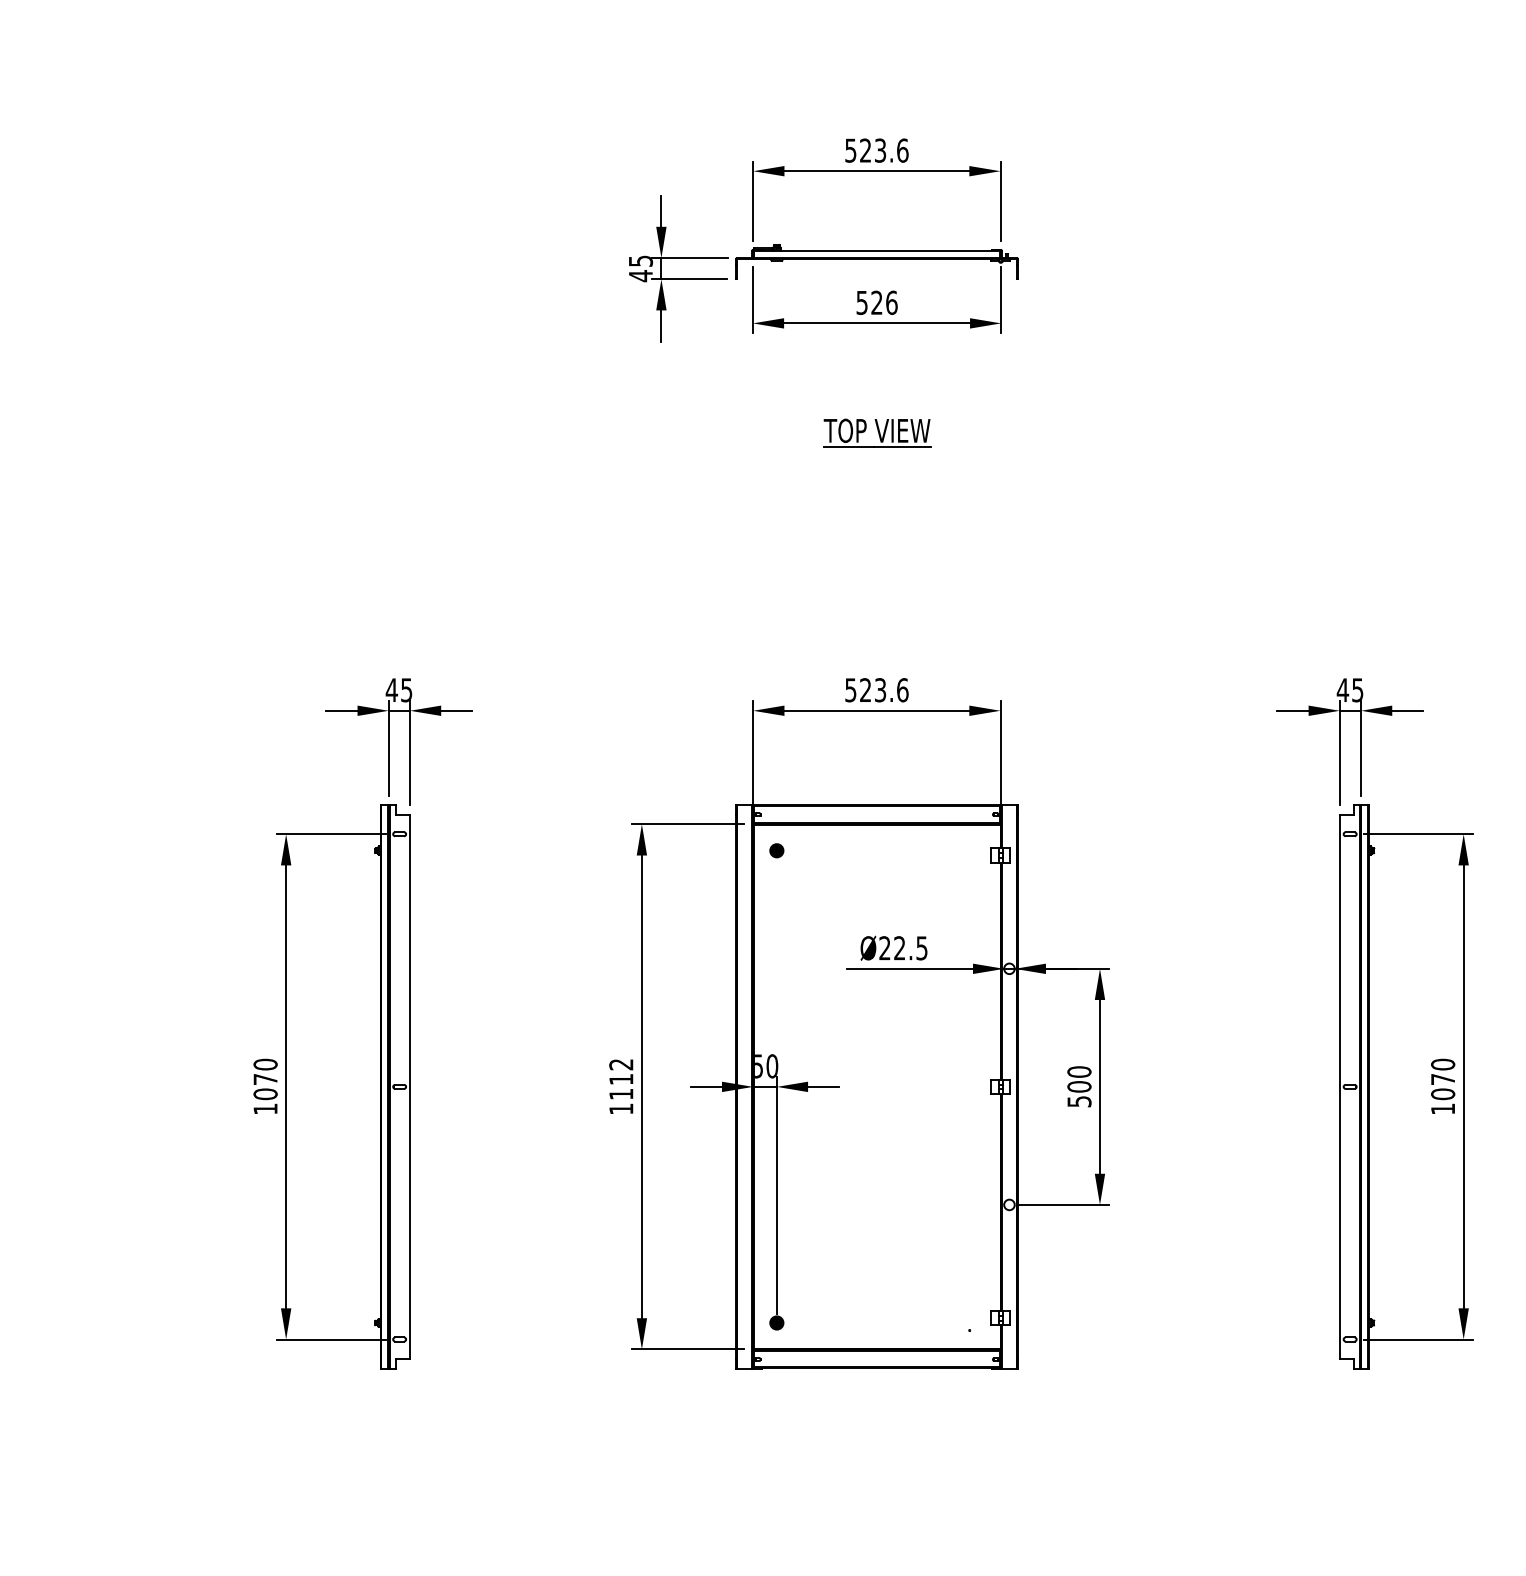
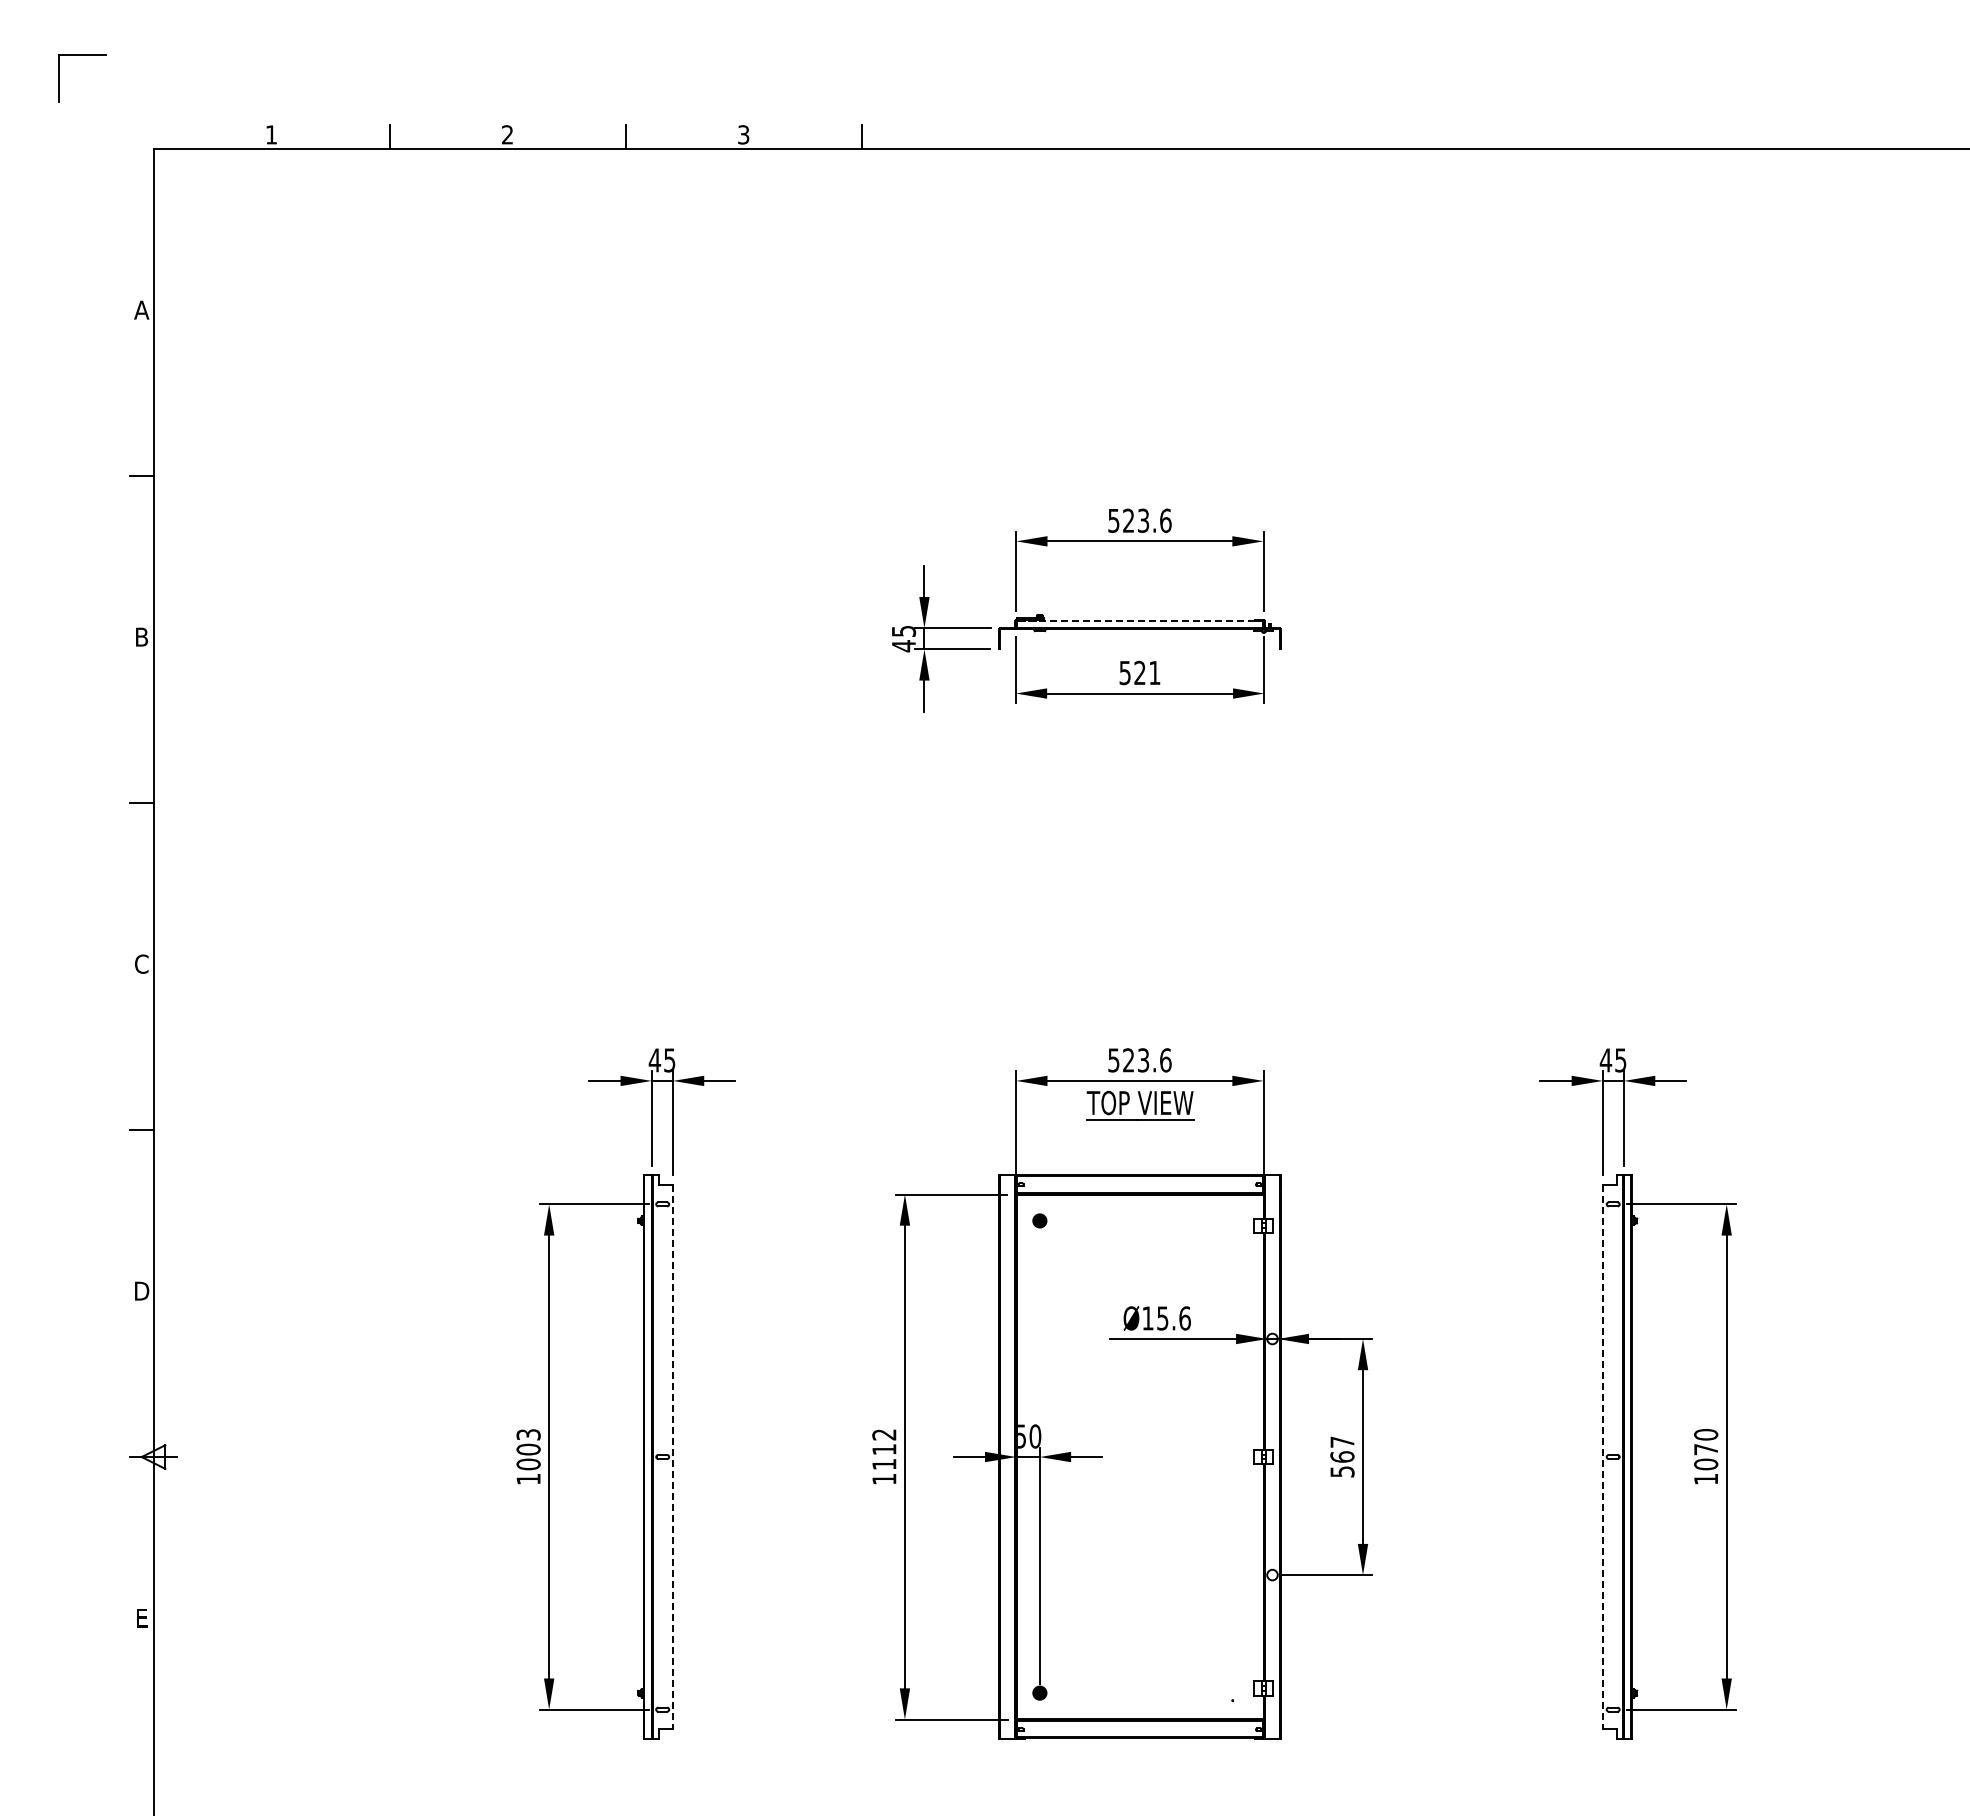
line: (877, 250) -> (1140, 620), solid -> dashed
text: (891, 302) -> (1154, 672), 526 -> 521
part: (877, 433) -> (1140, 1105), moved
text: (903, 948) -> (1166, 1318), Ø22.5 -> Ø15.6
text: (265, 1072) -> (528, 1442), 1070 -> 1003
text: (1079, 1079) -> (1342, 1449), 500 -> 567
line: (410, 1087) -> (673, 1457), solid -> dashed
line: (1339, 1087) -> (1602, 1457), solid -> dashed

